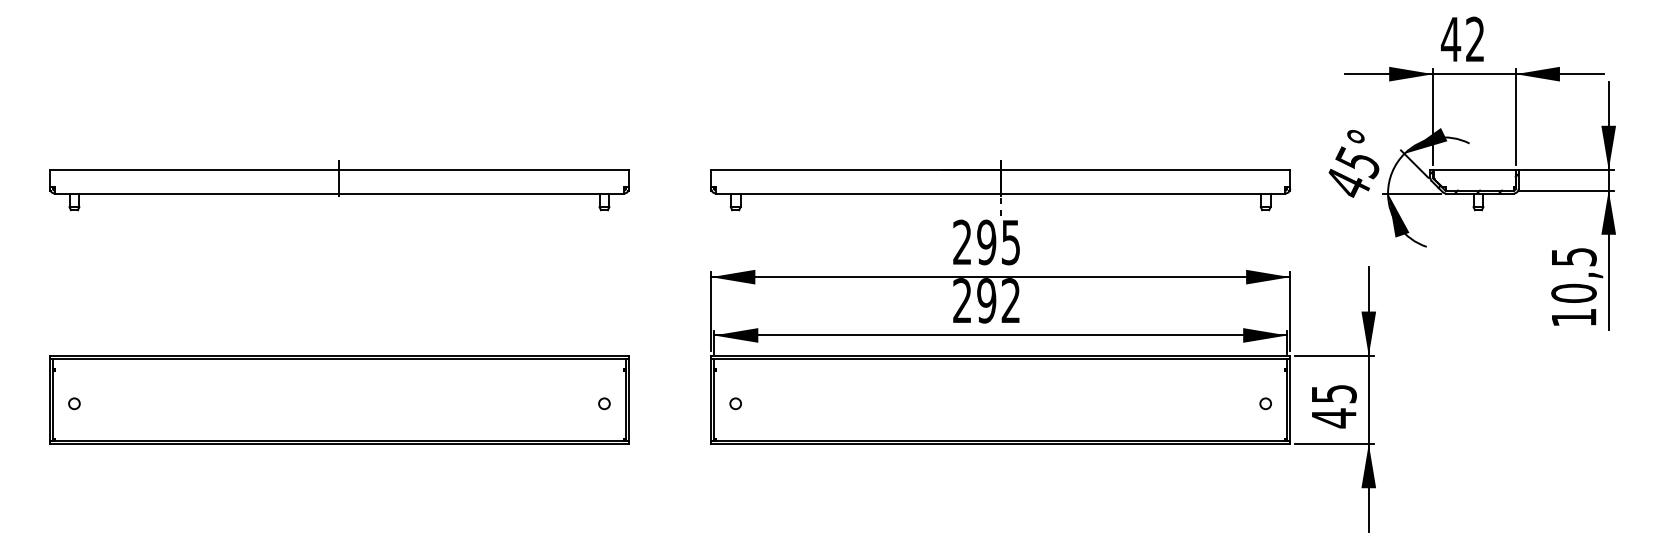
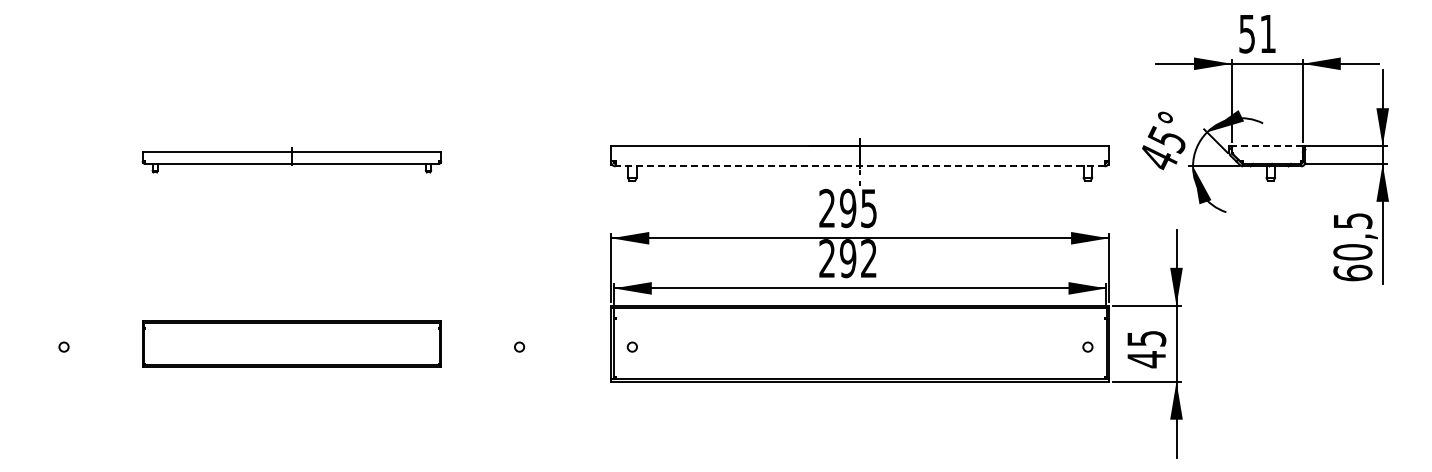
text: (1461, 38) -> (1256, 33), 42 -> 51
line: (1473, 170) -> (1266, 146), solid -> dashed
part: (339, 185) -> (291, 159), size x0.6
line: (1001, 193) -> (860, 166), solid -> dashed
text: (1573, 316) -> (1352, 272), 10,5 -> 60,5
part: (339, 399) -> (291, 343), size x0.6

